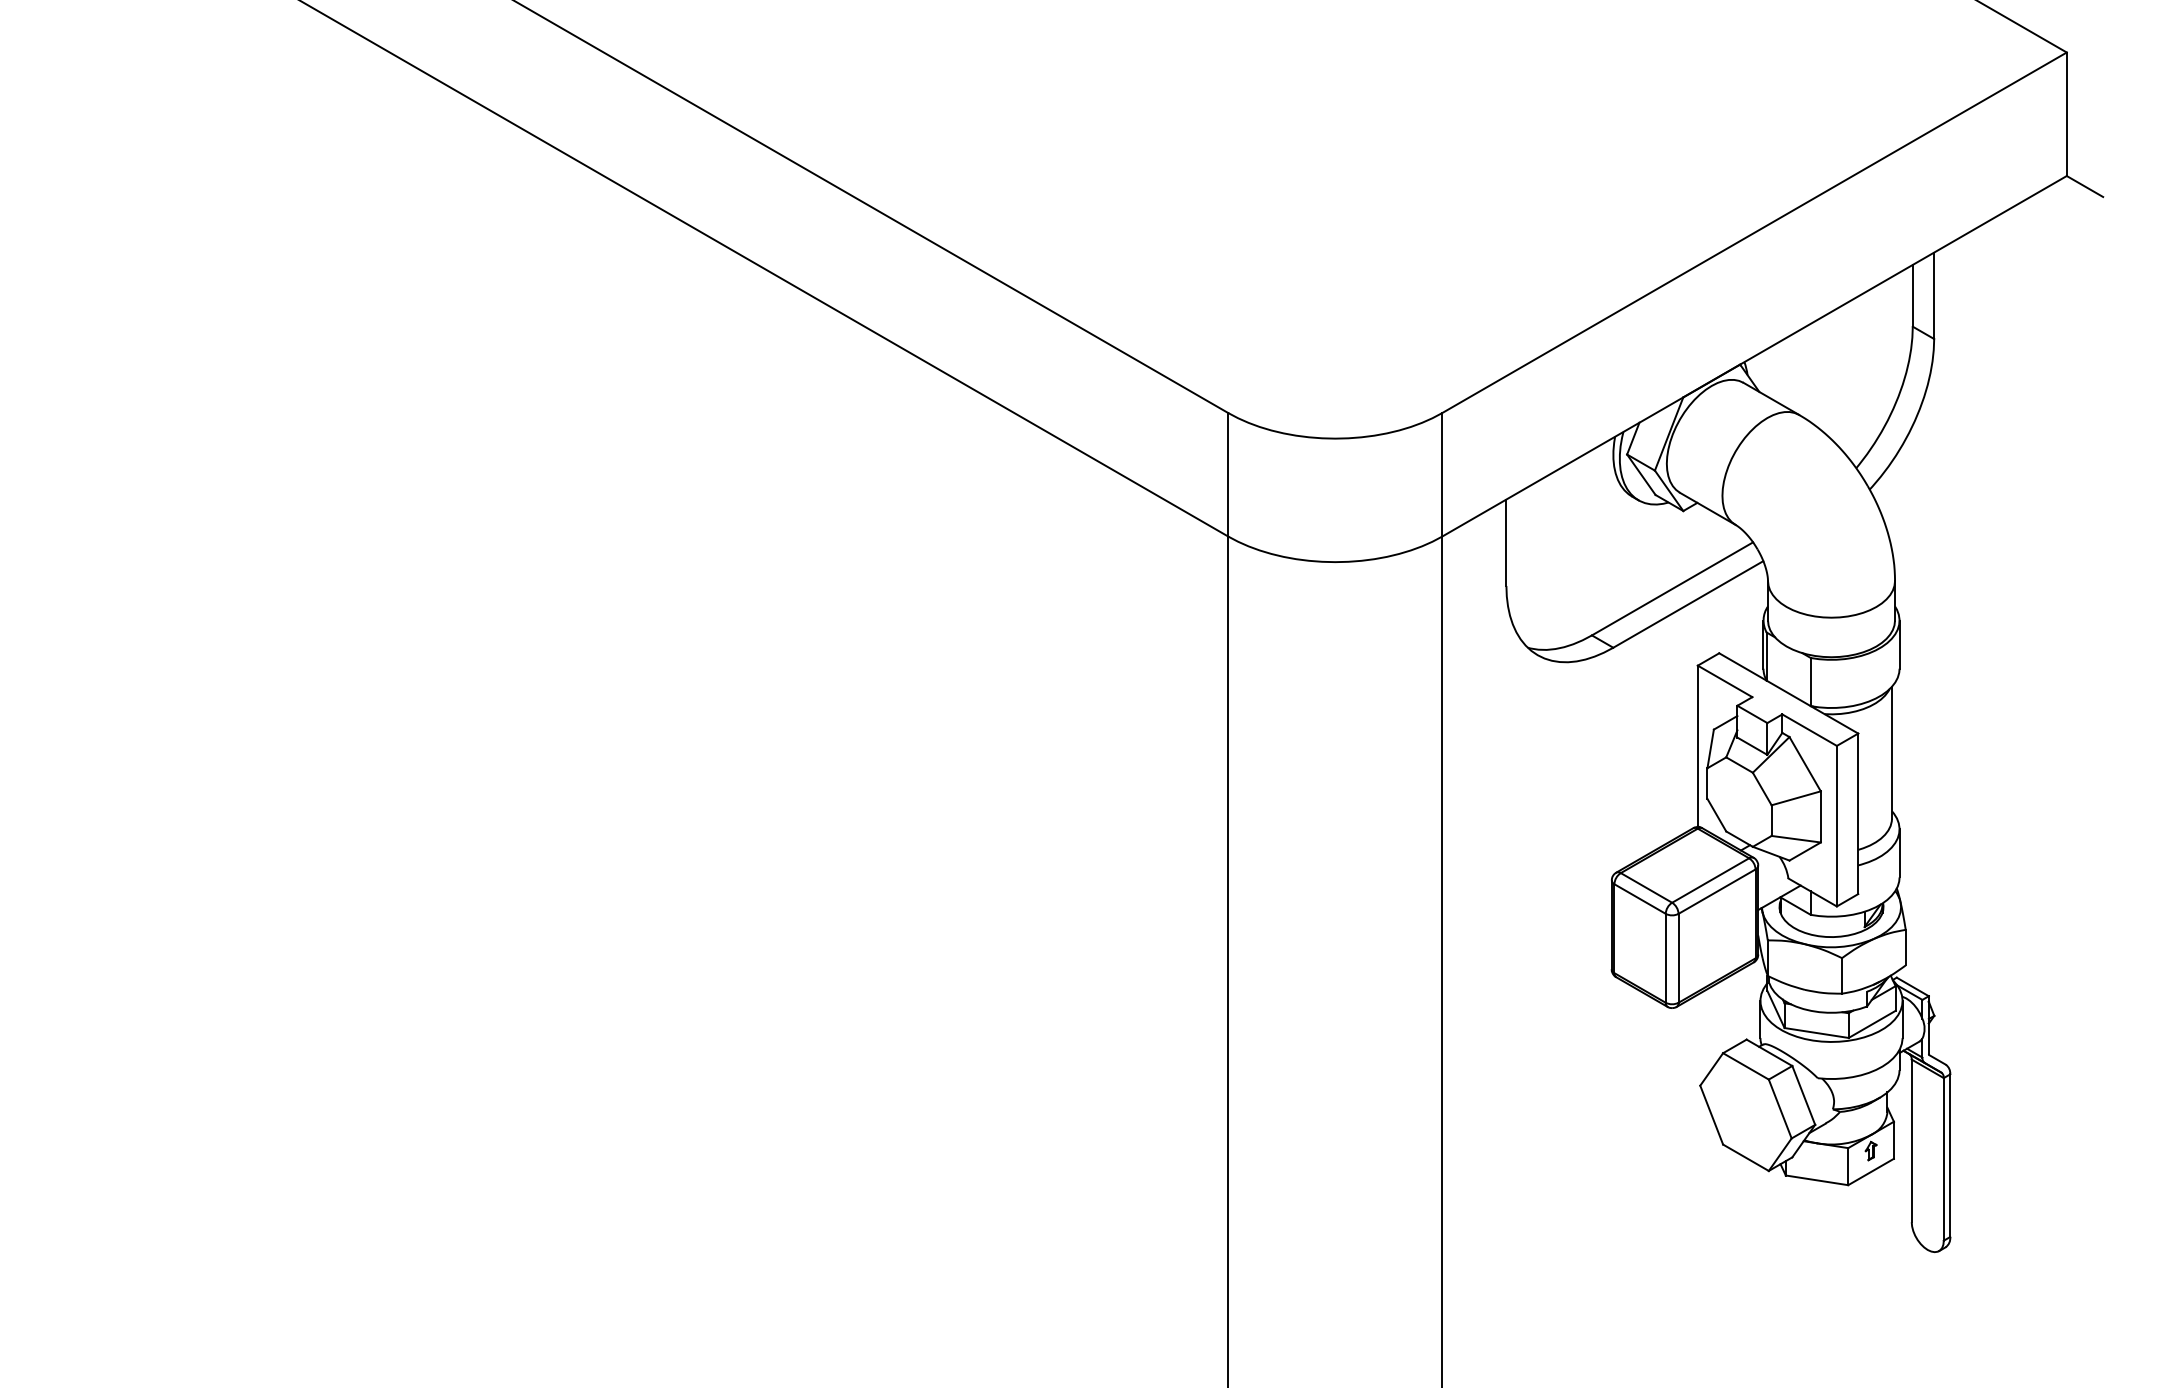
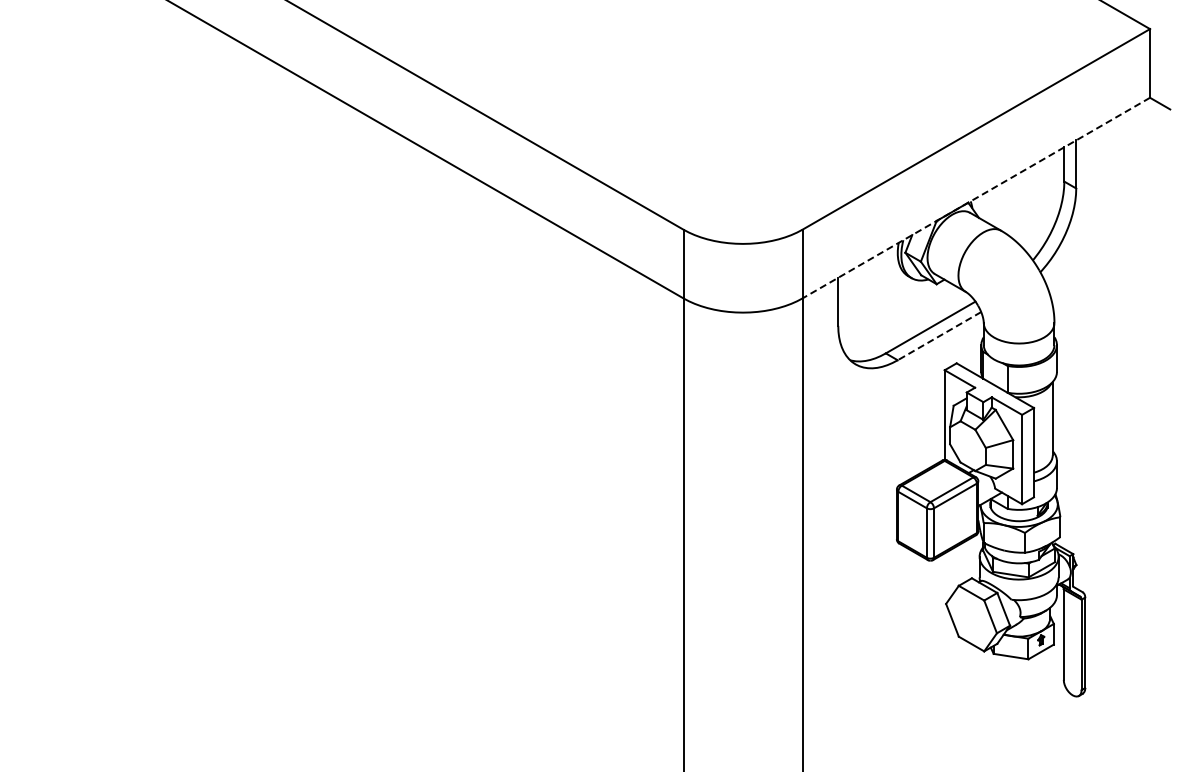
line: (1754, 357) -> (976, 198), solid -> dashed
line: (1688, 605) -> (939, 336), solid -> dashed

